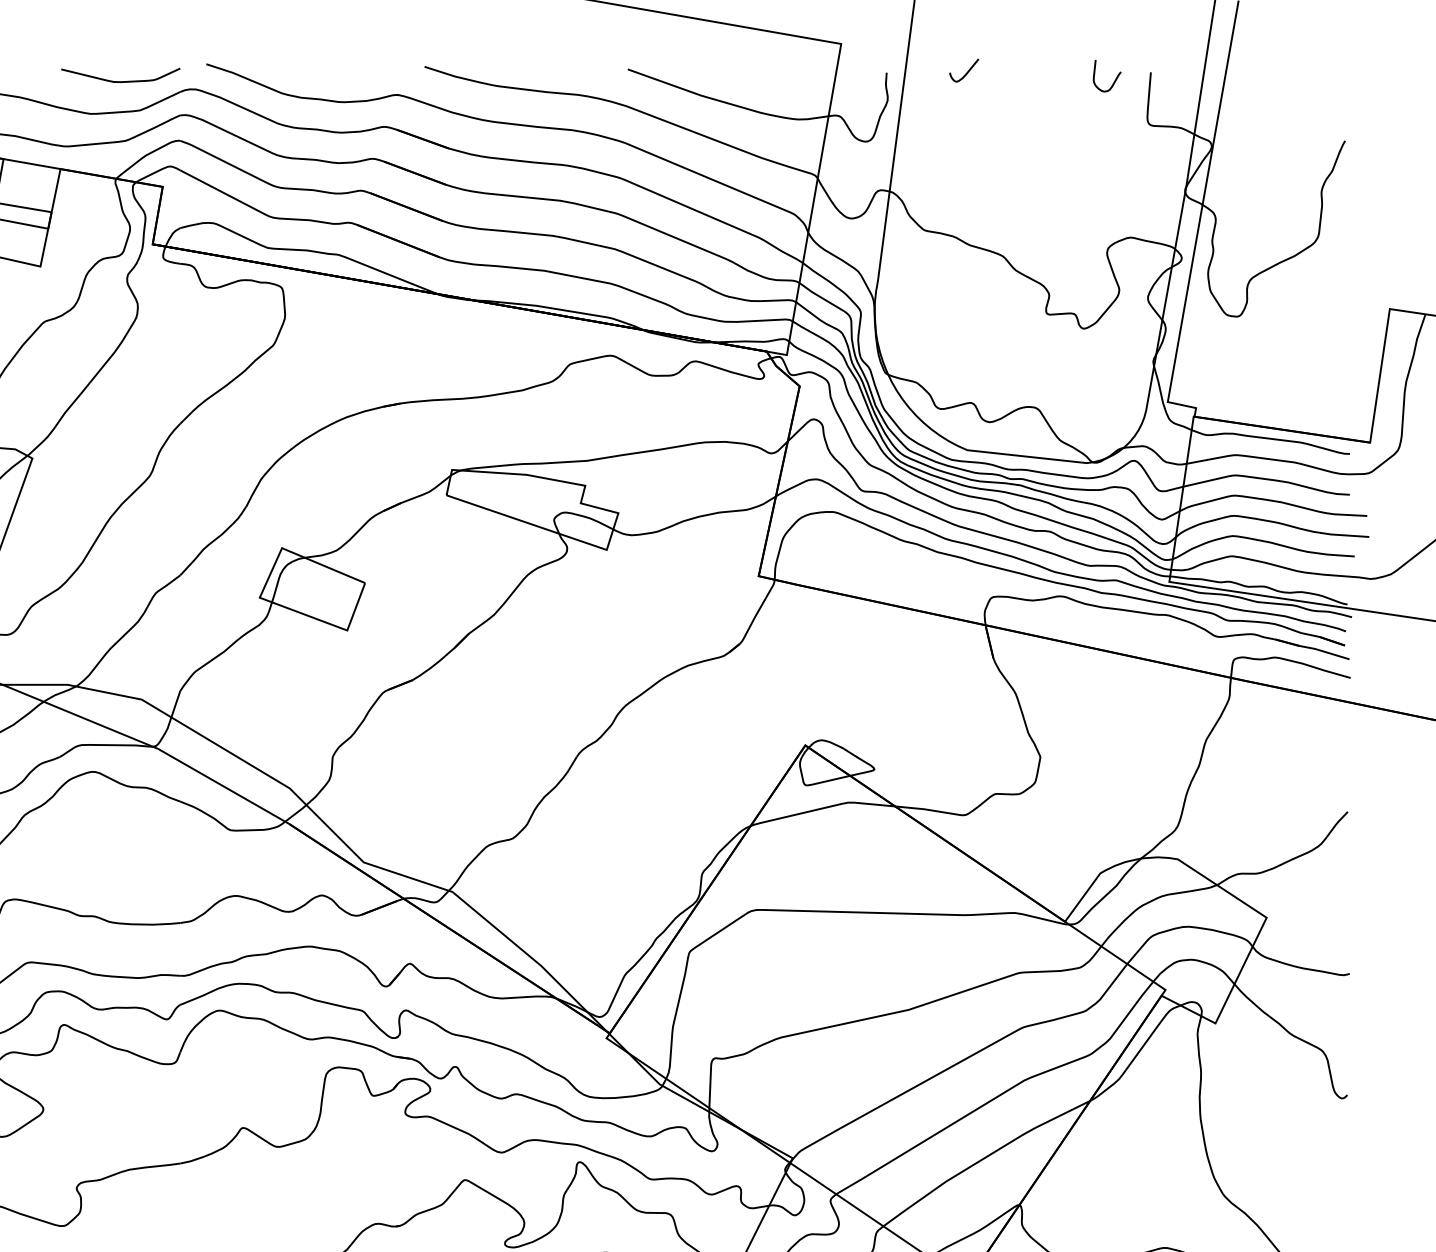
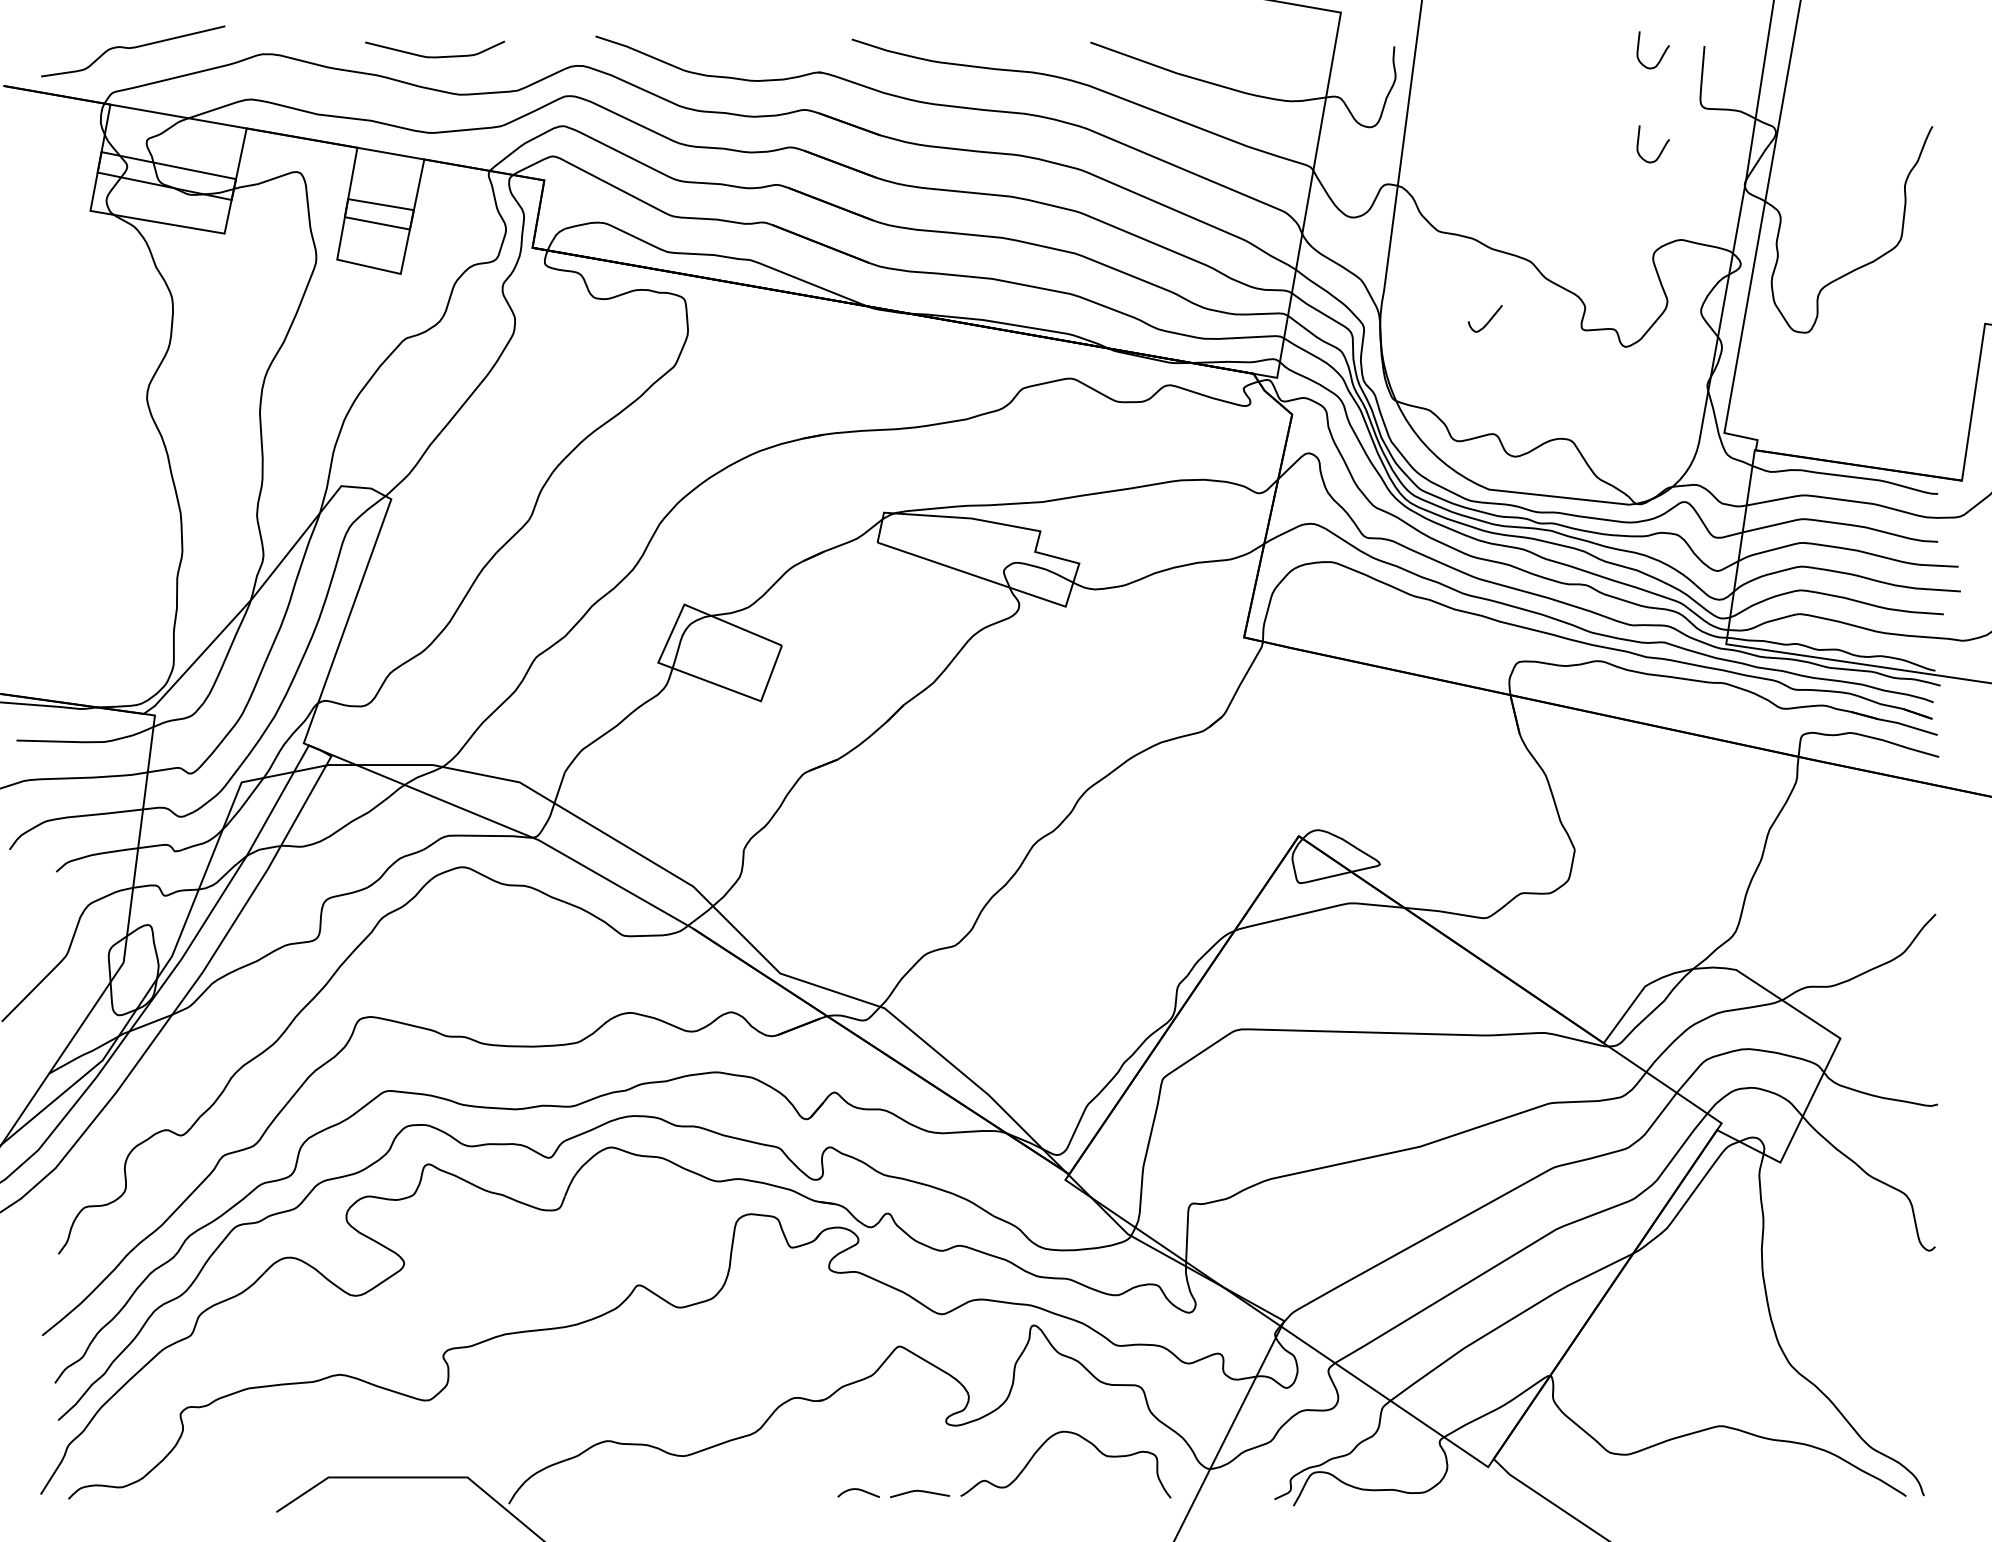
curve: (966, 71) -> (1488, 320), moved
curve: (120, 81) -> (434, 56), moved
curve: (1113, 162) -> (1660, 151), added

